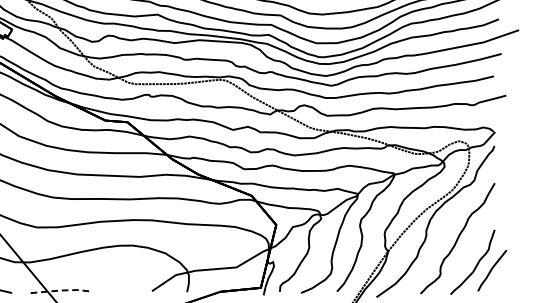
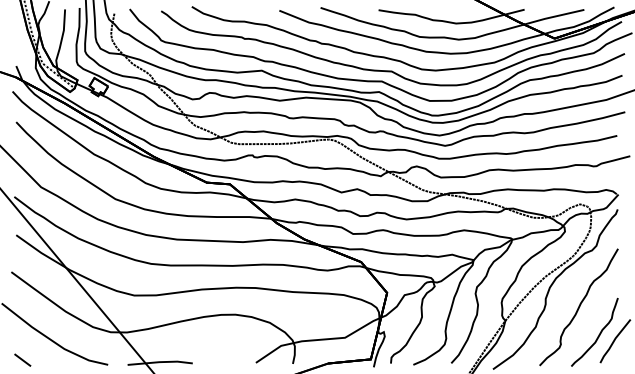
line: (62, 290) -> (161, 362), dashed -> solid

